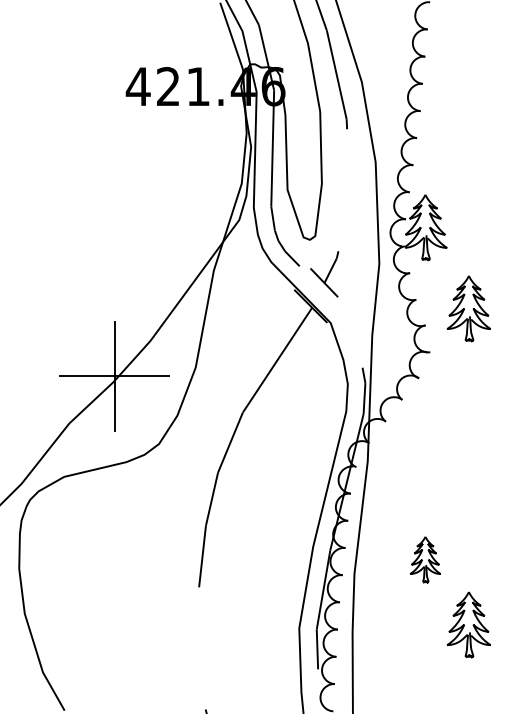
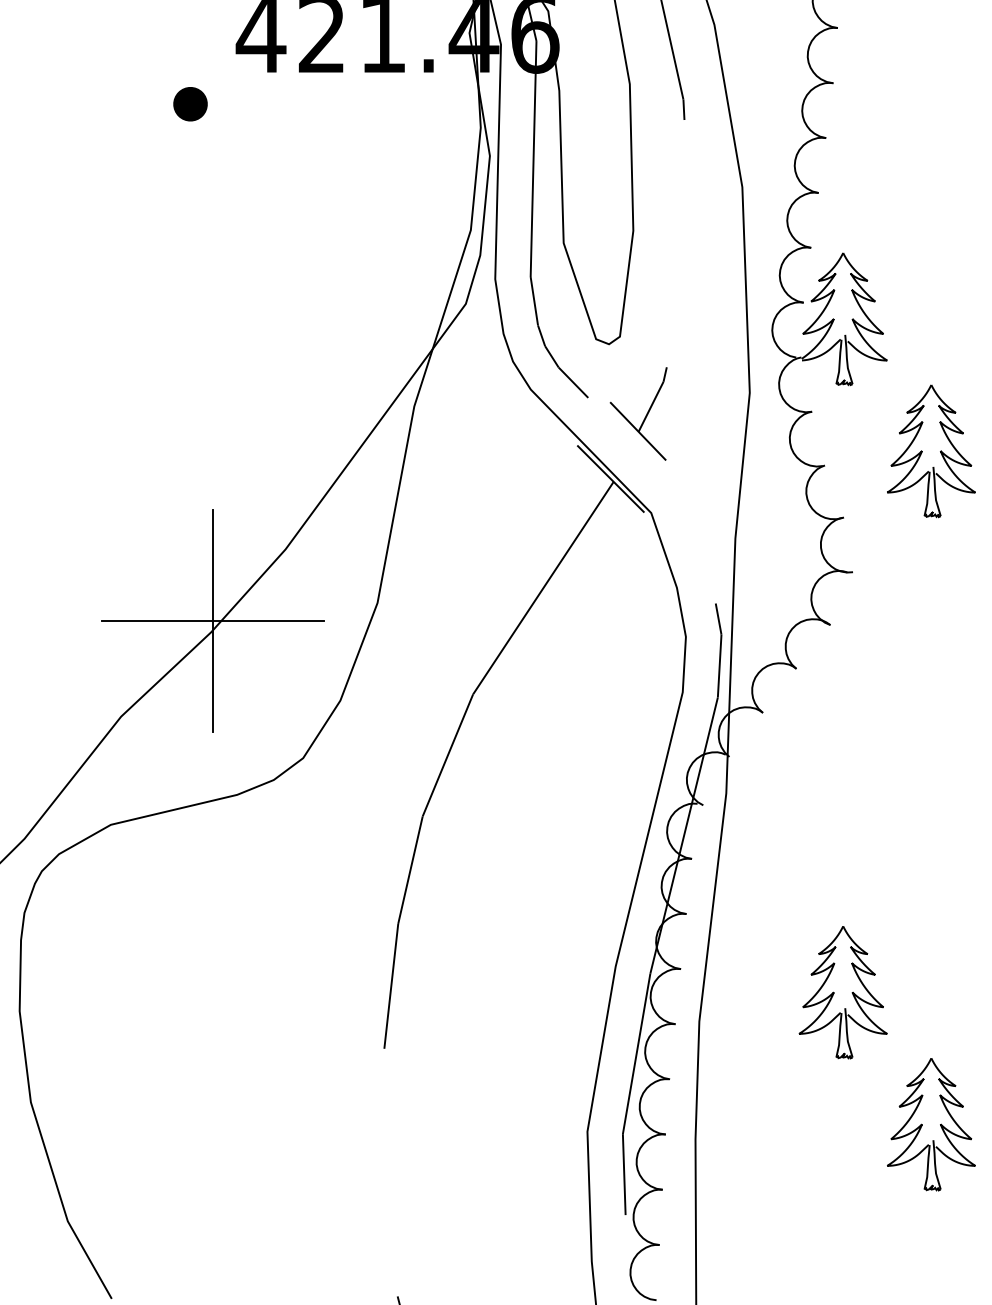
part: (103, 121) -> (190, 104), added
part: (468, 308) -> (930, 450), moved
part: (425, 559) -> (843, 992), size x1.43

